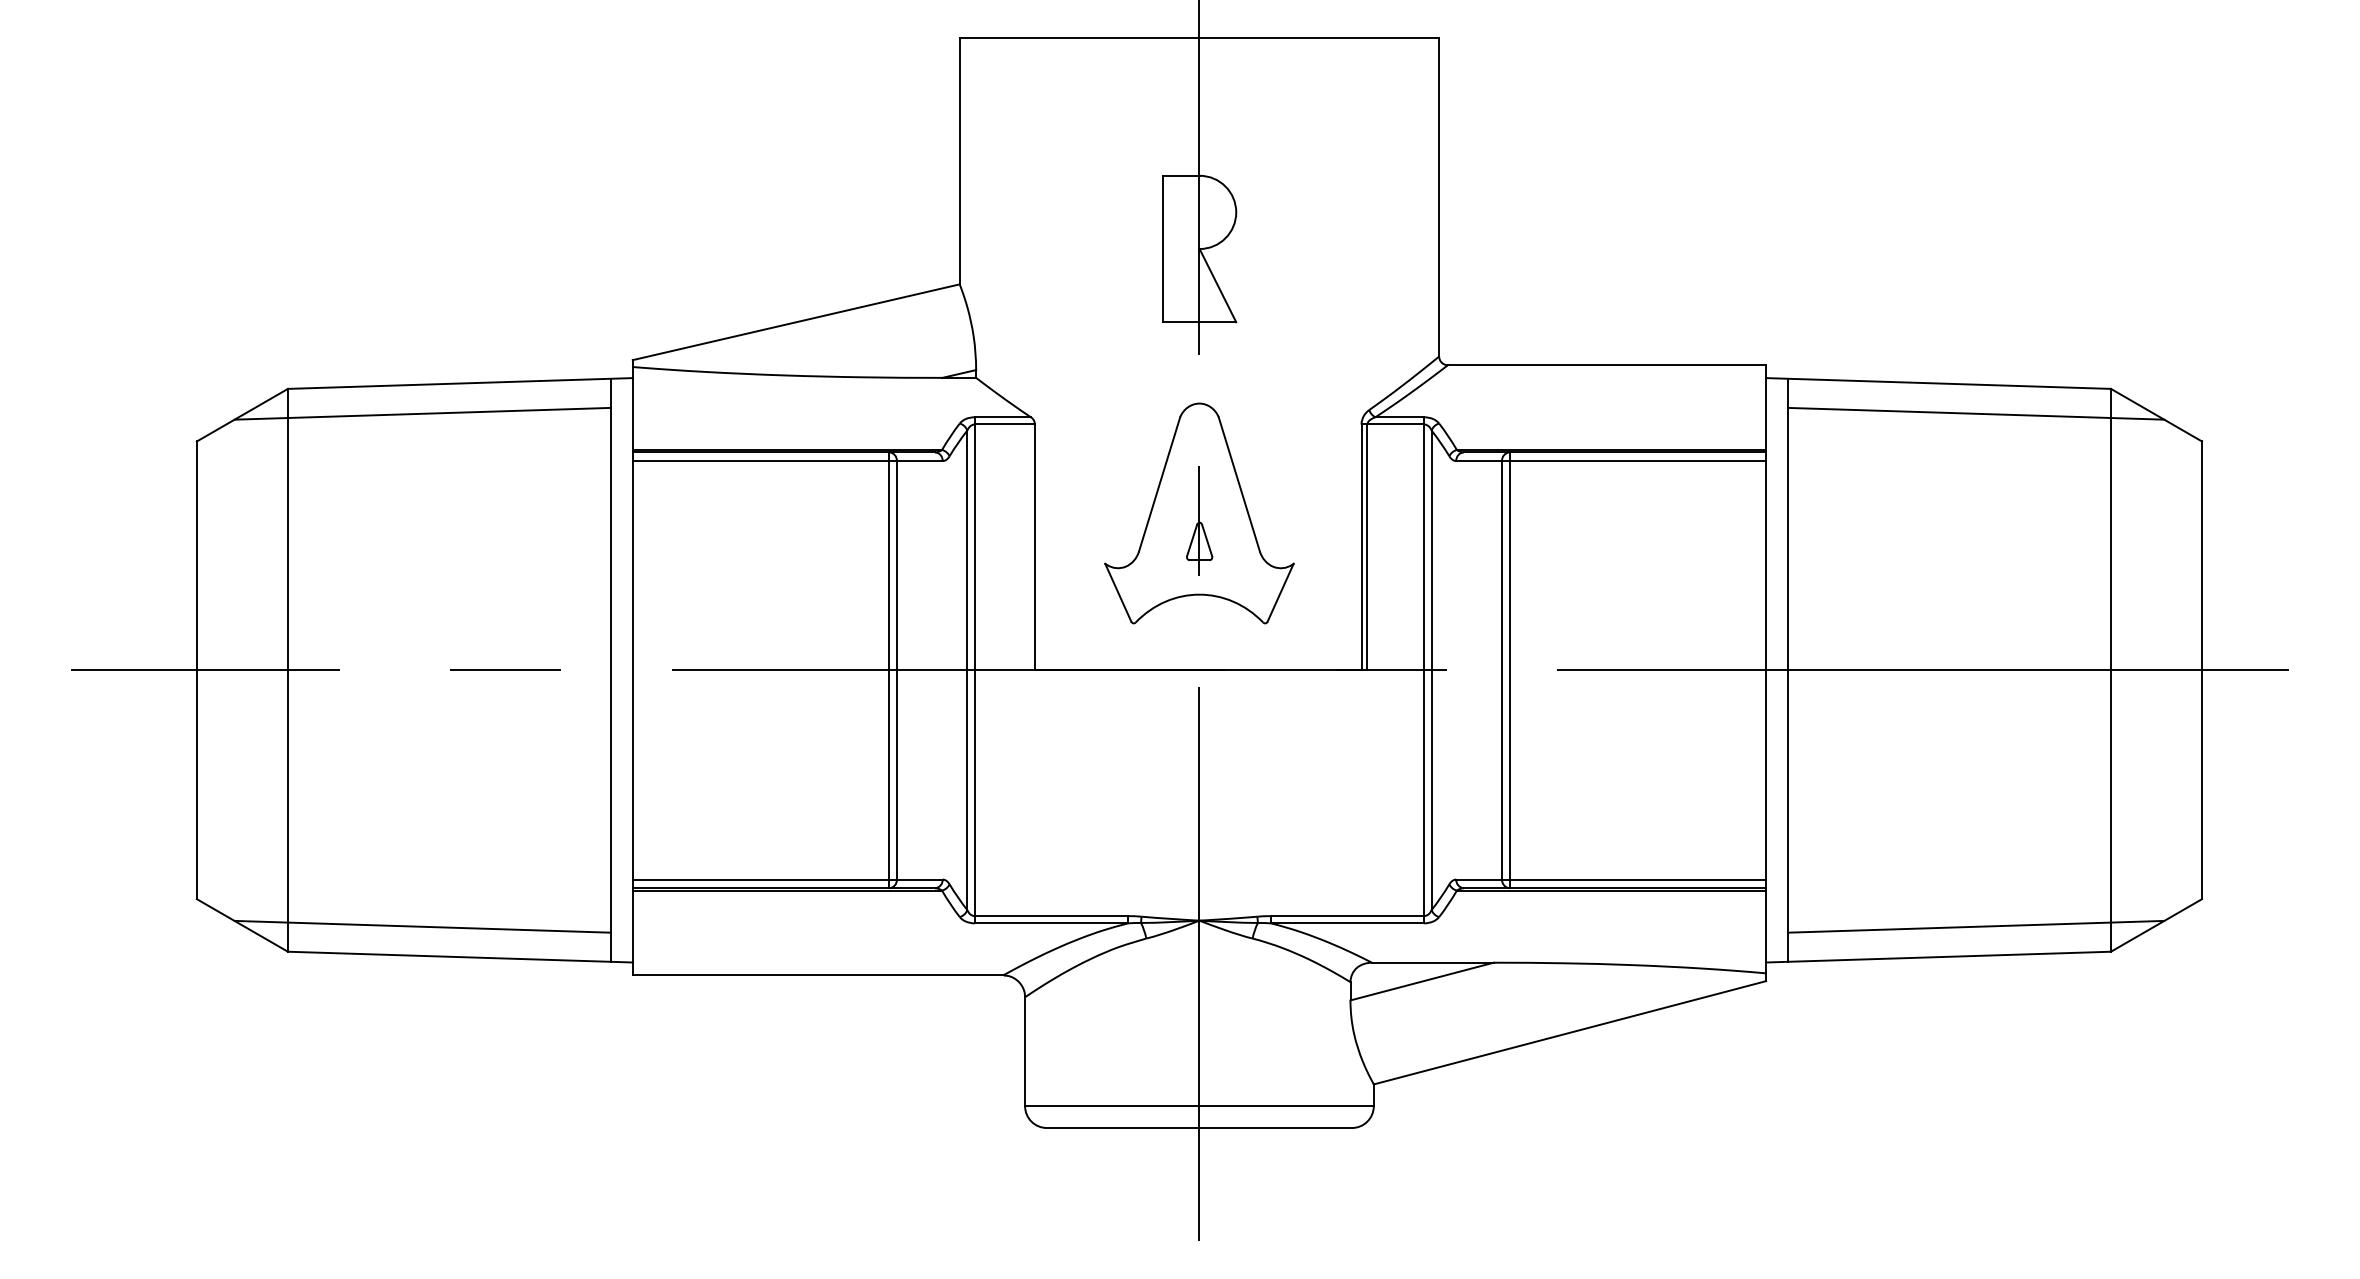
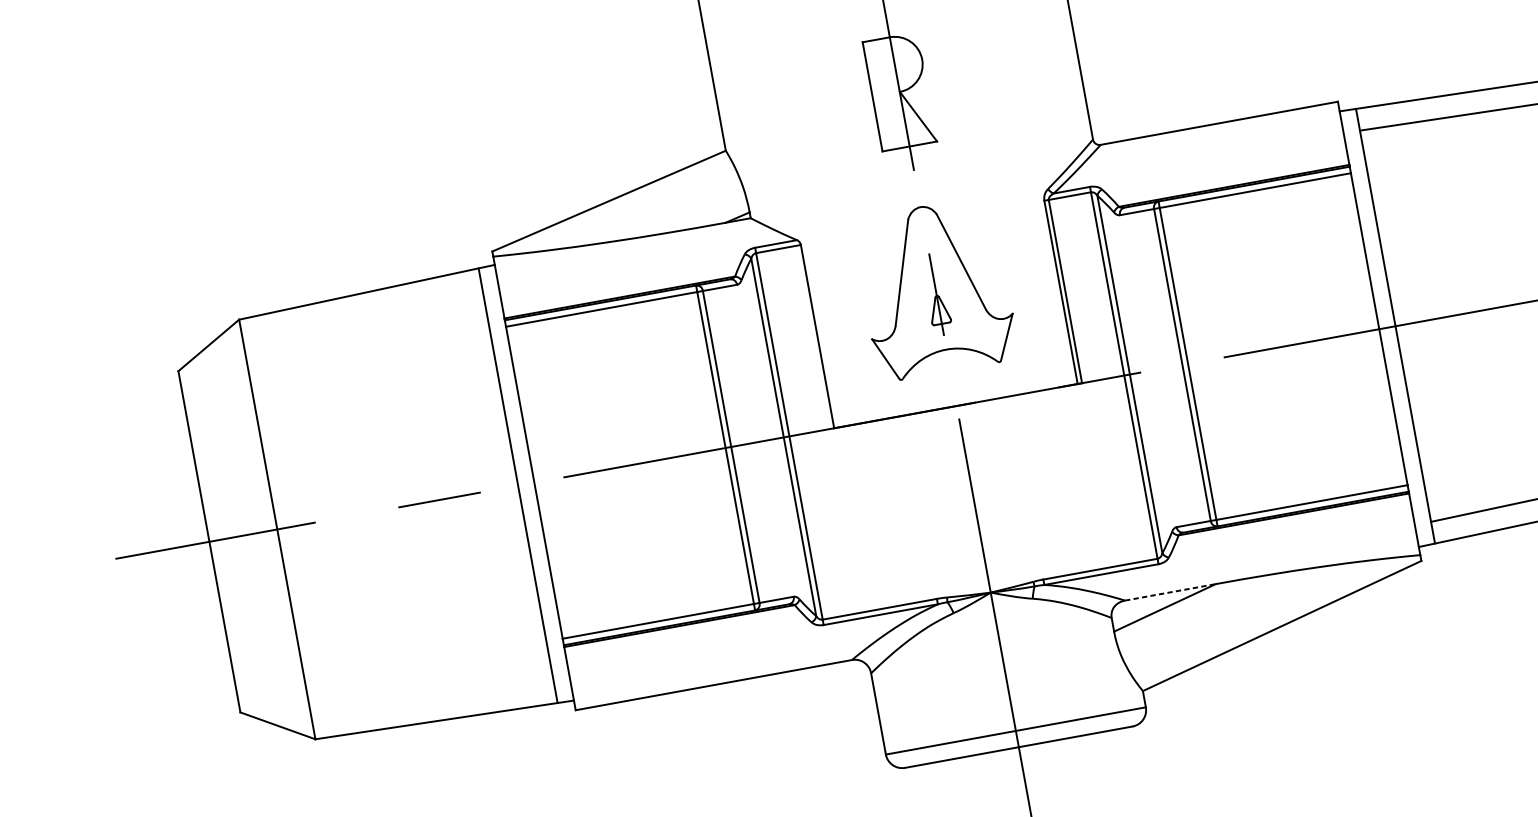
line: (422, 413) -> (342, 319), removed
line: (422, 926) -> (412, 702), removed
line: (1432, 962) -> (1170, 592), solid -> dashed

